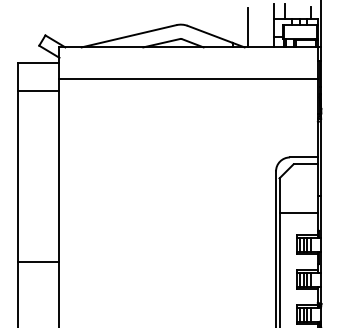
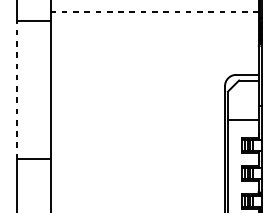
line: (189, 78) -> (155, 11), solid -> dashed
line: (17, 176) -> (16, 90), solid -> dashed

